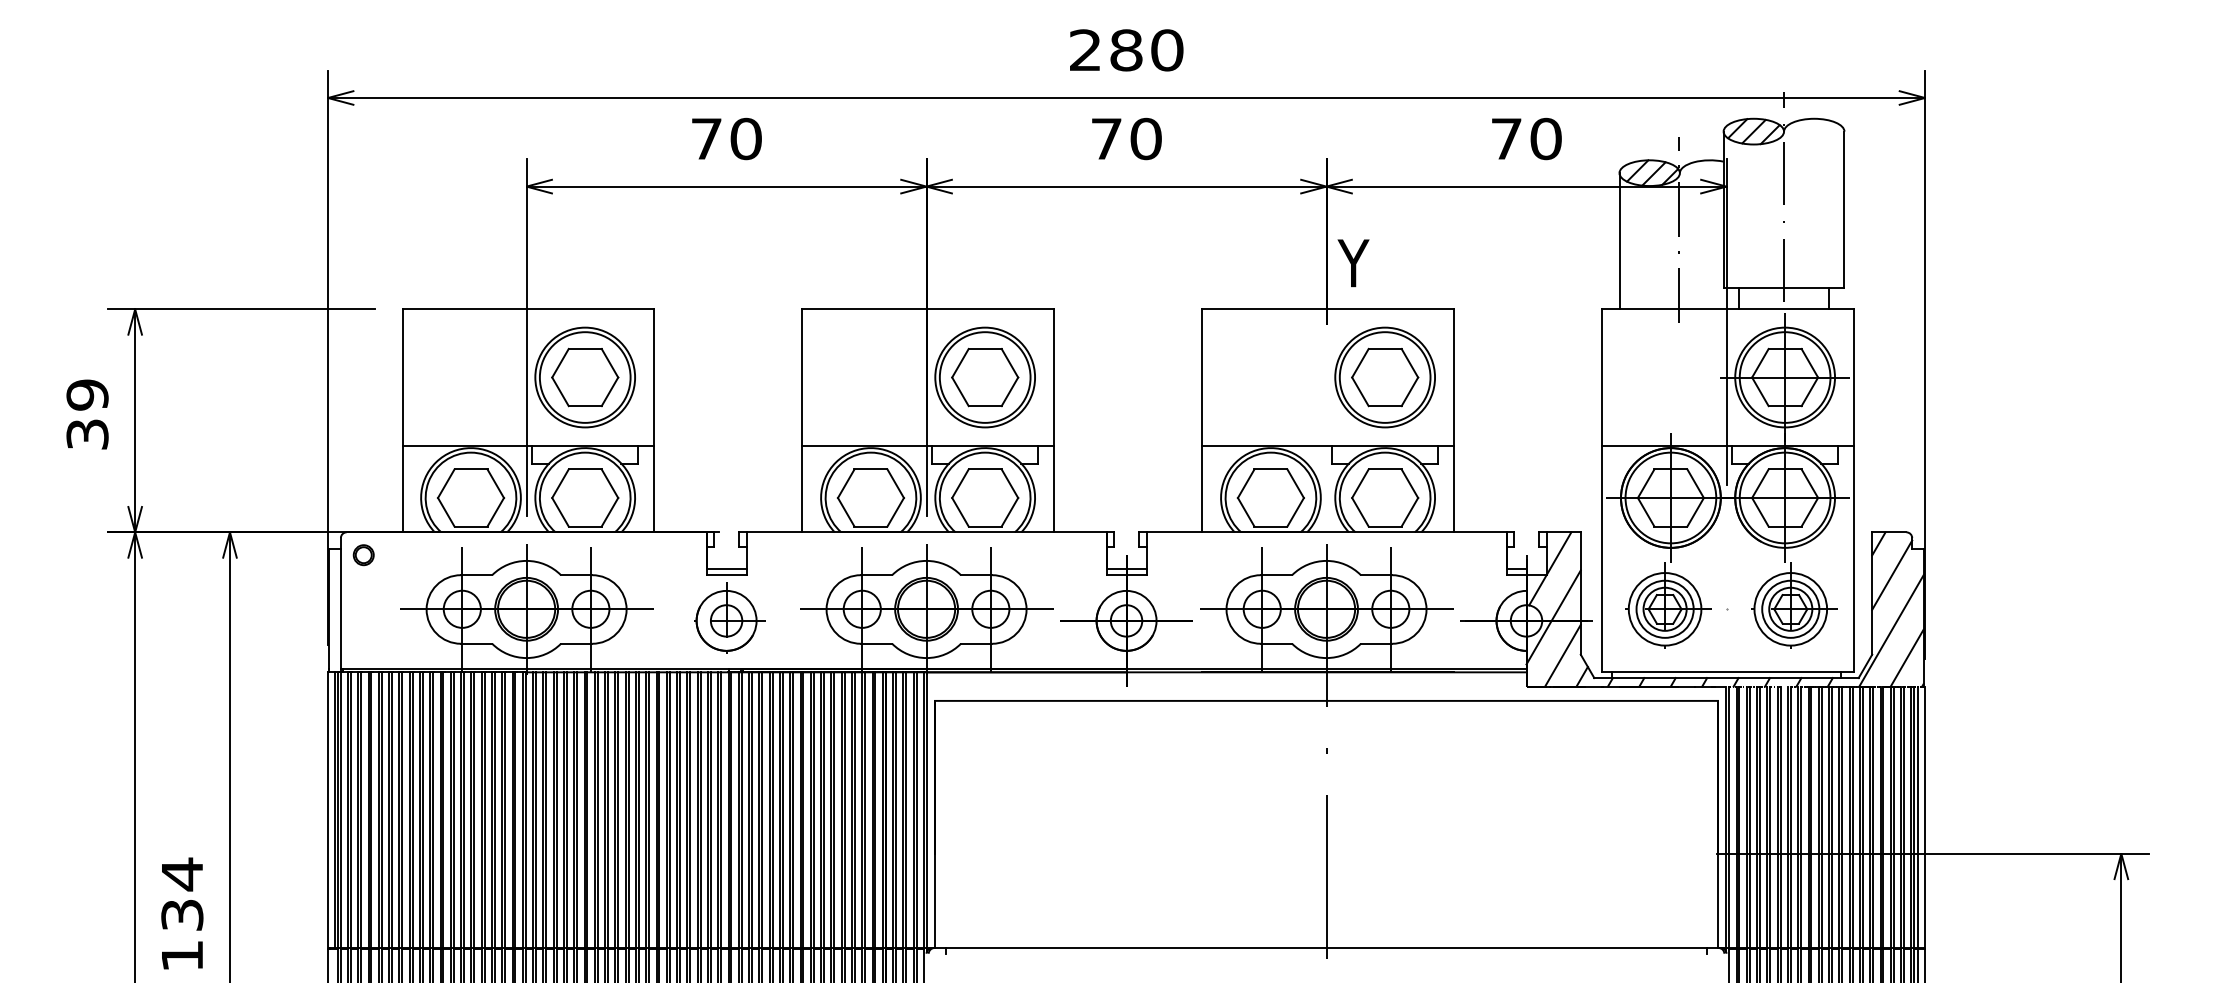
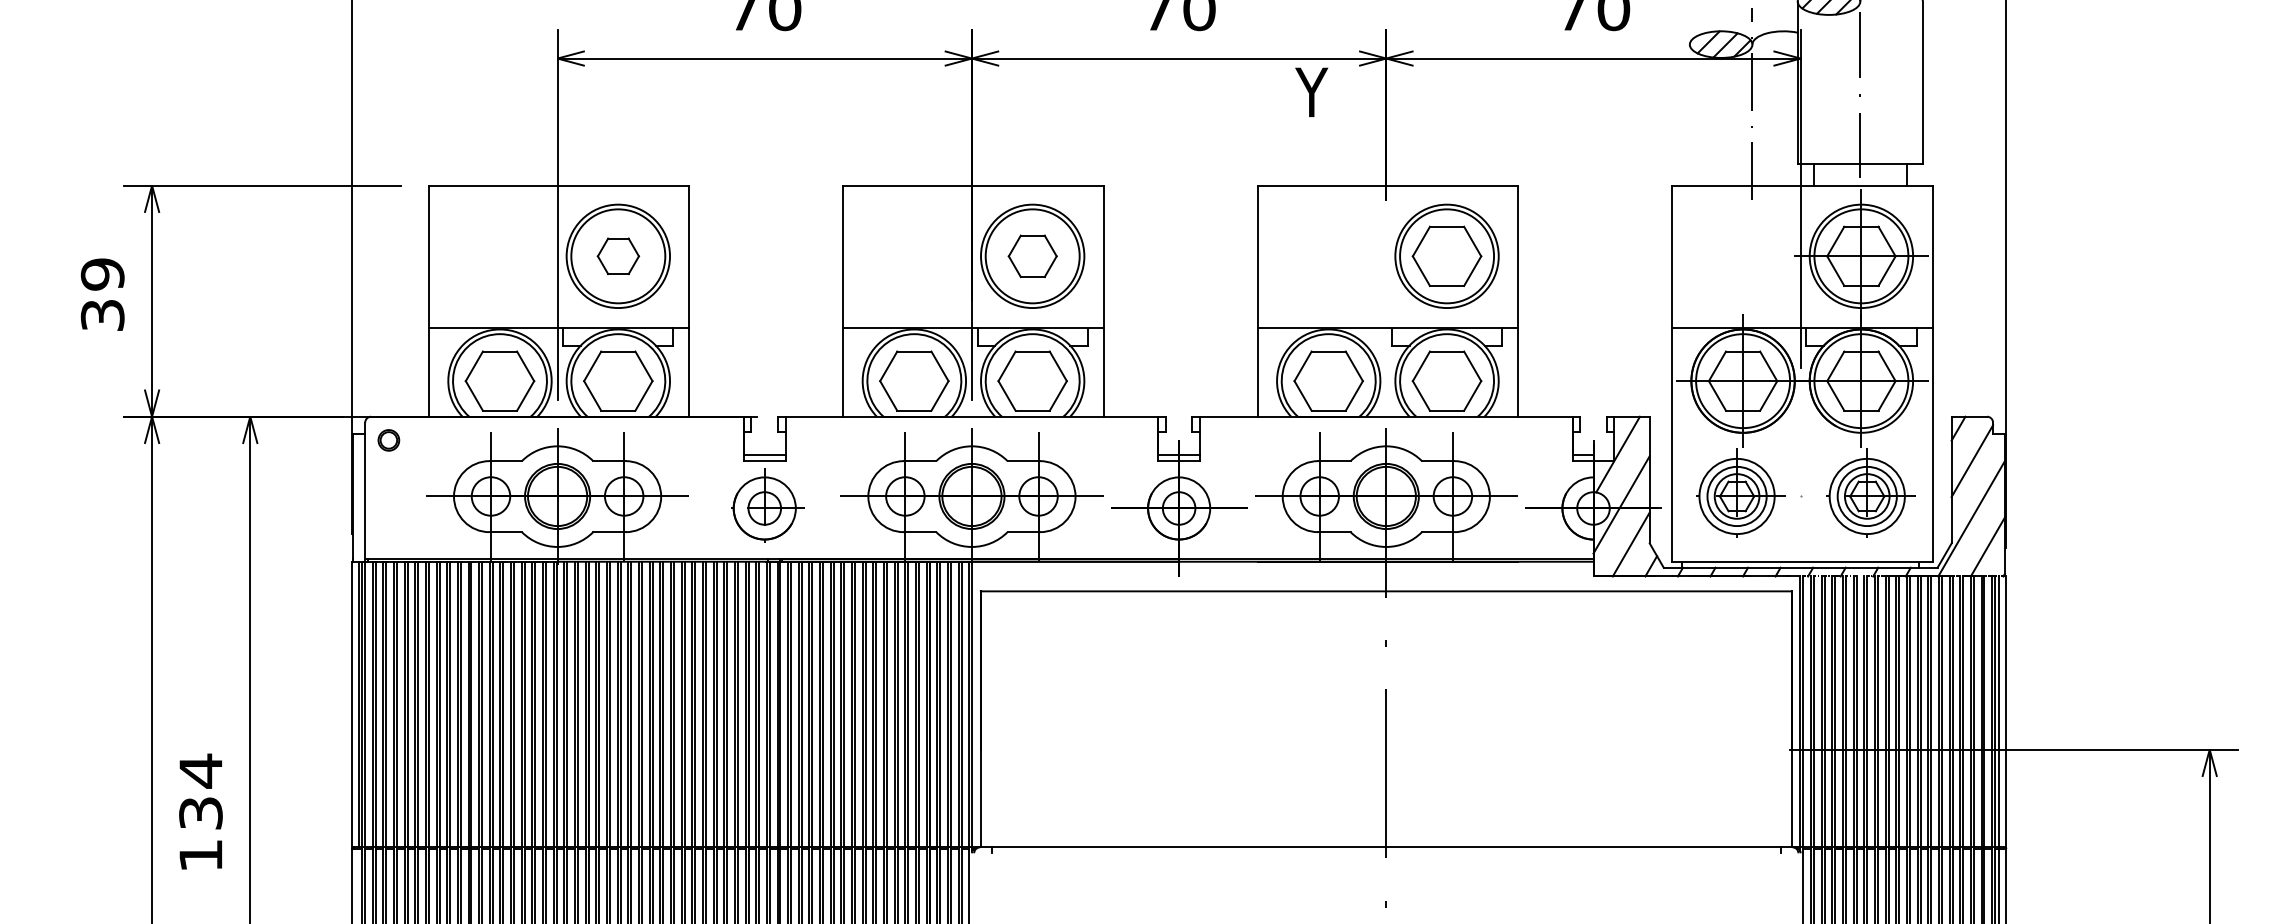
line: (1619, 241) -> (1689, 115), removed
text: (1353, 263) -> (1311, 92), moved
part: (585, 377) -> (618, 256), size x0.6
part: (985, 377) -> (1033, 256), size x0.7

